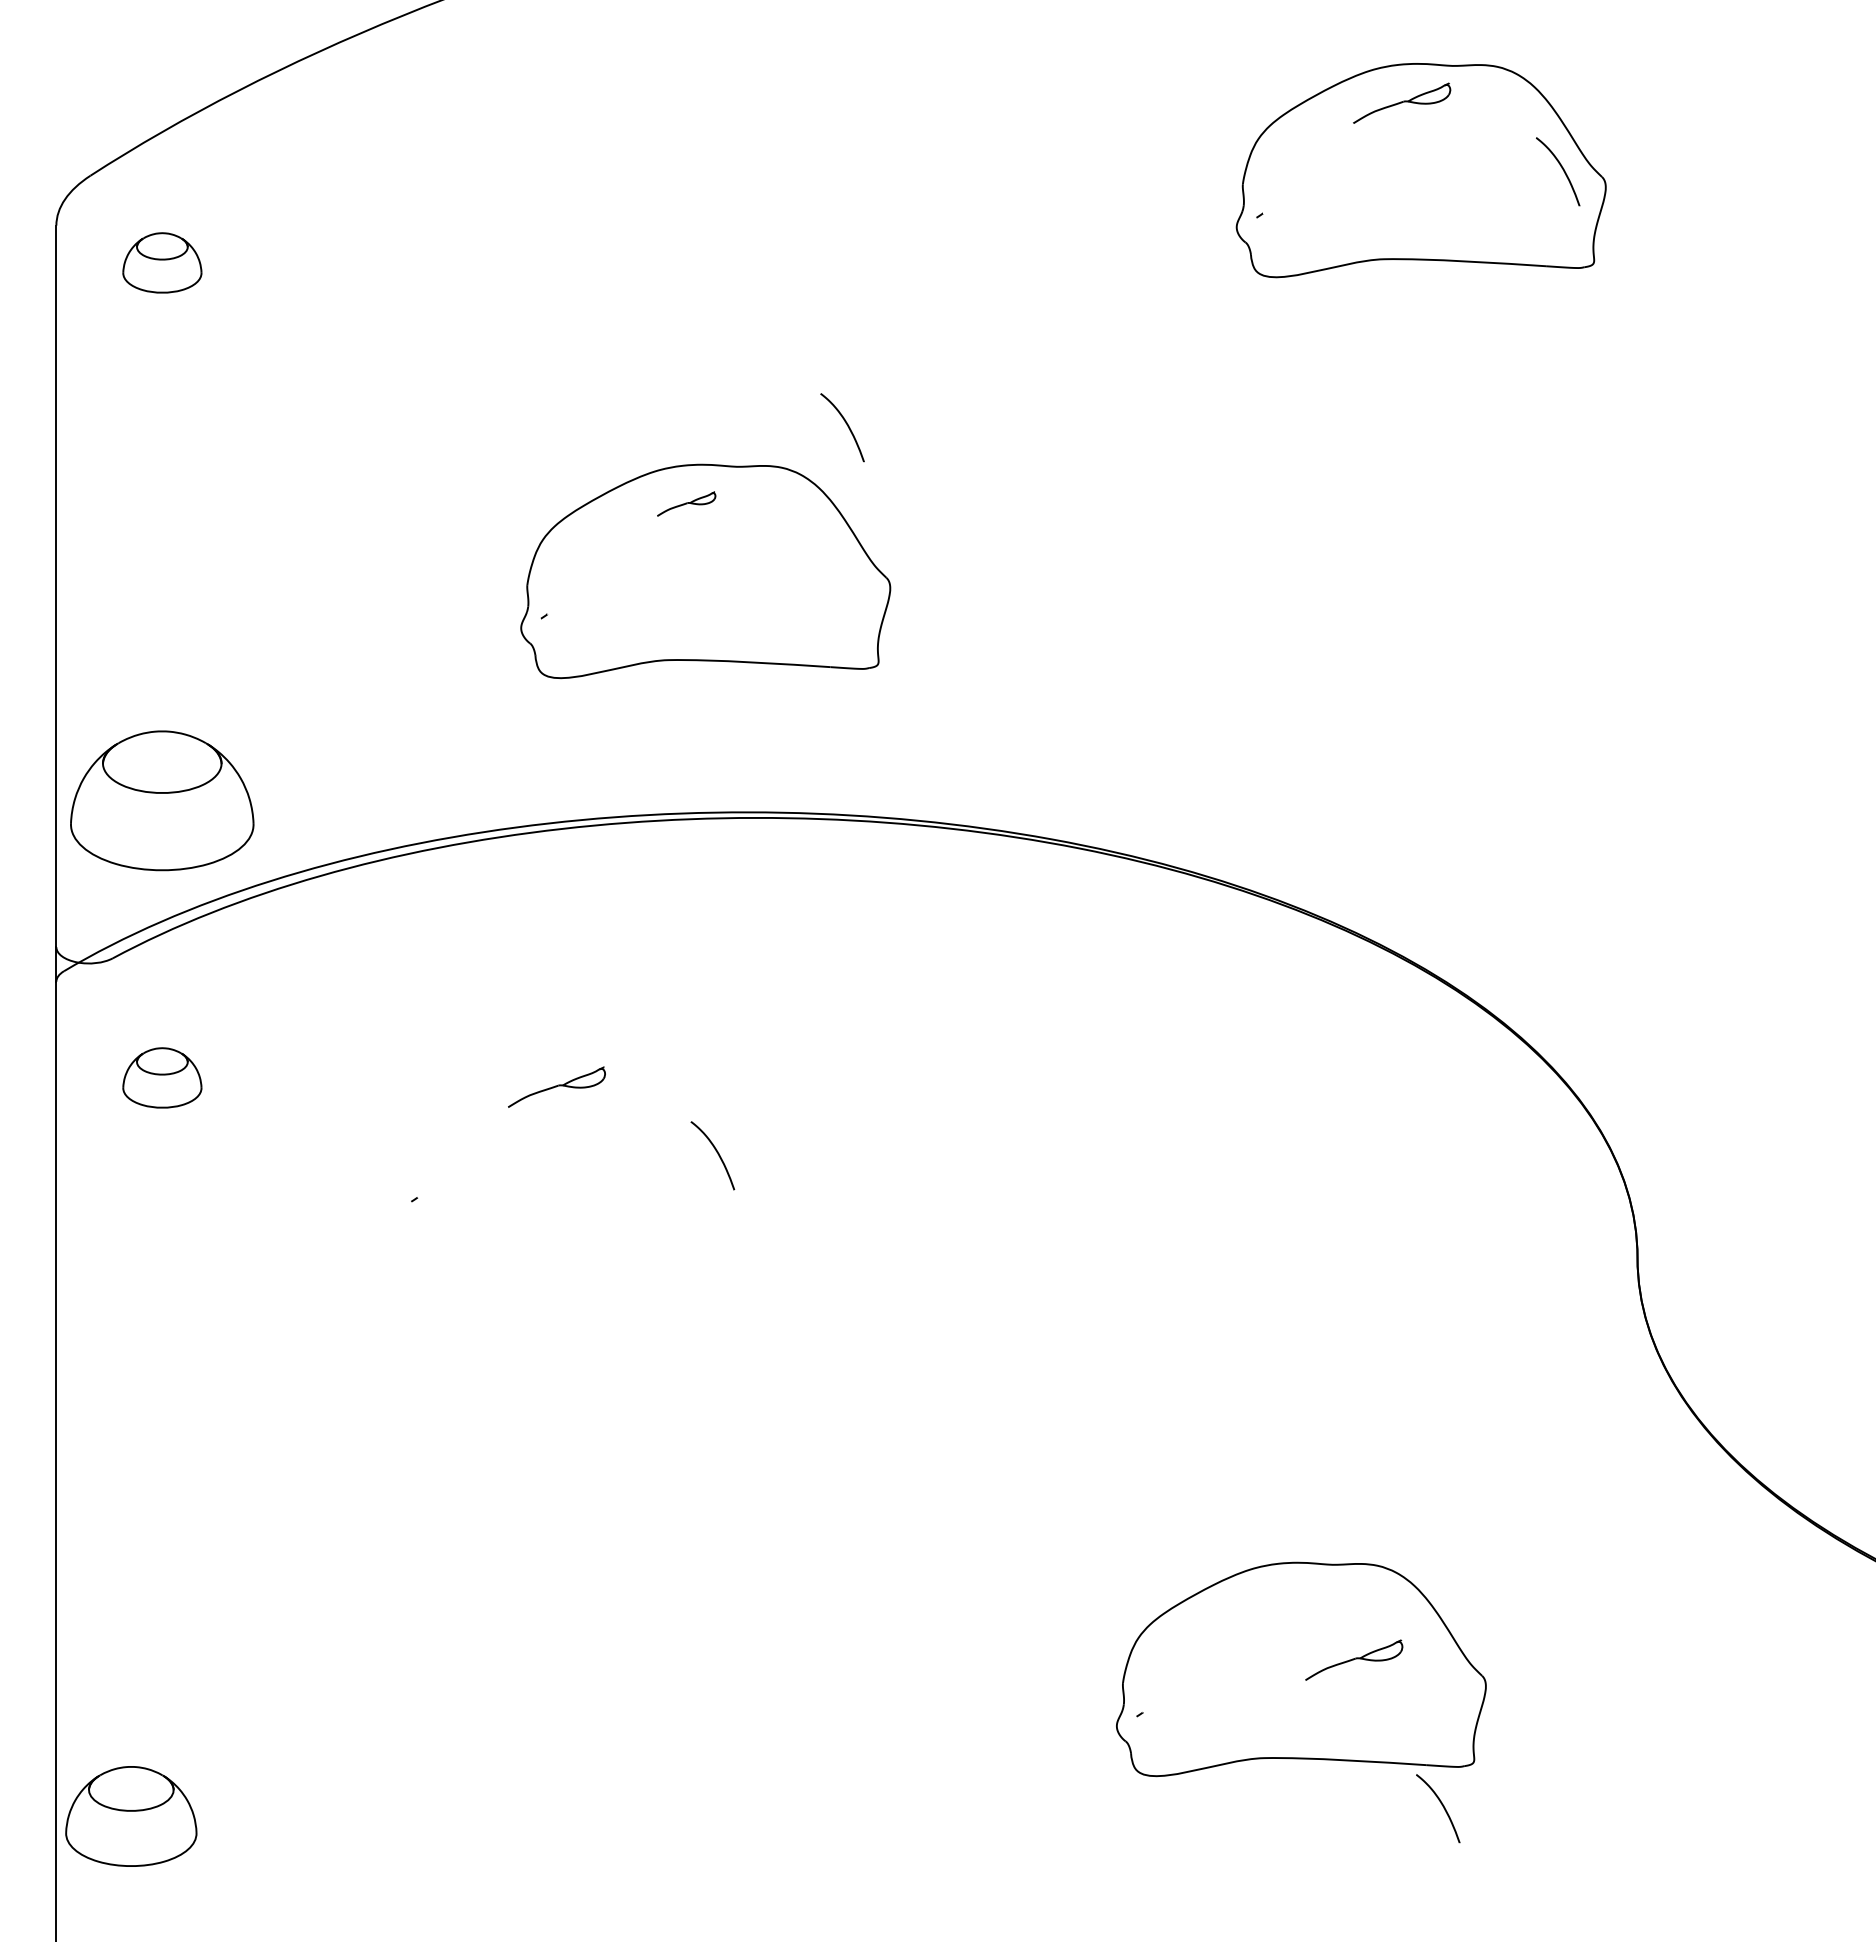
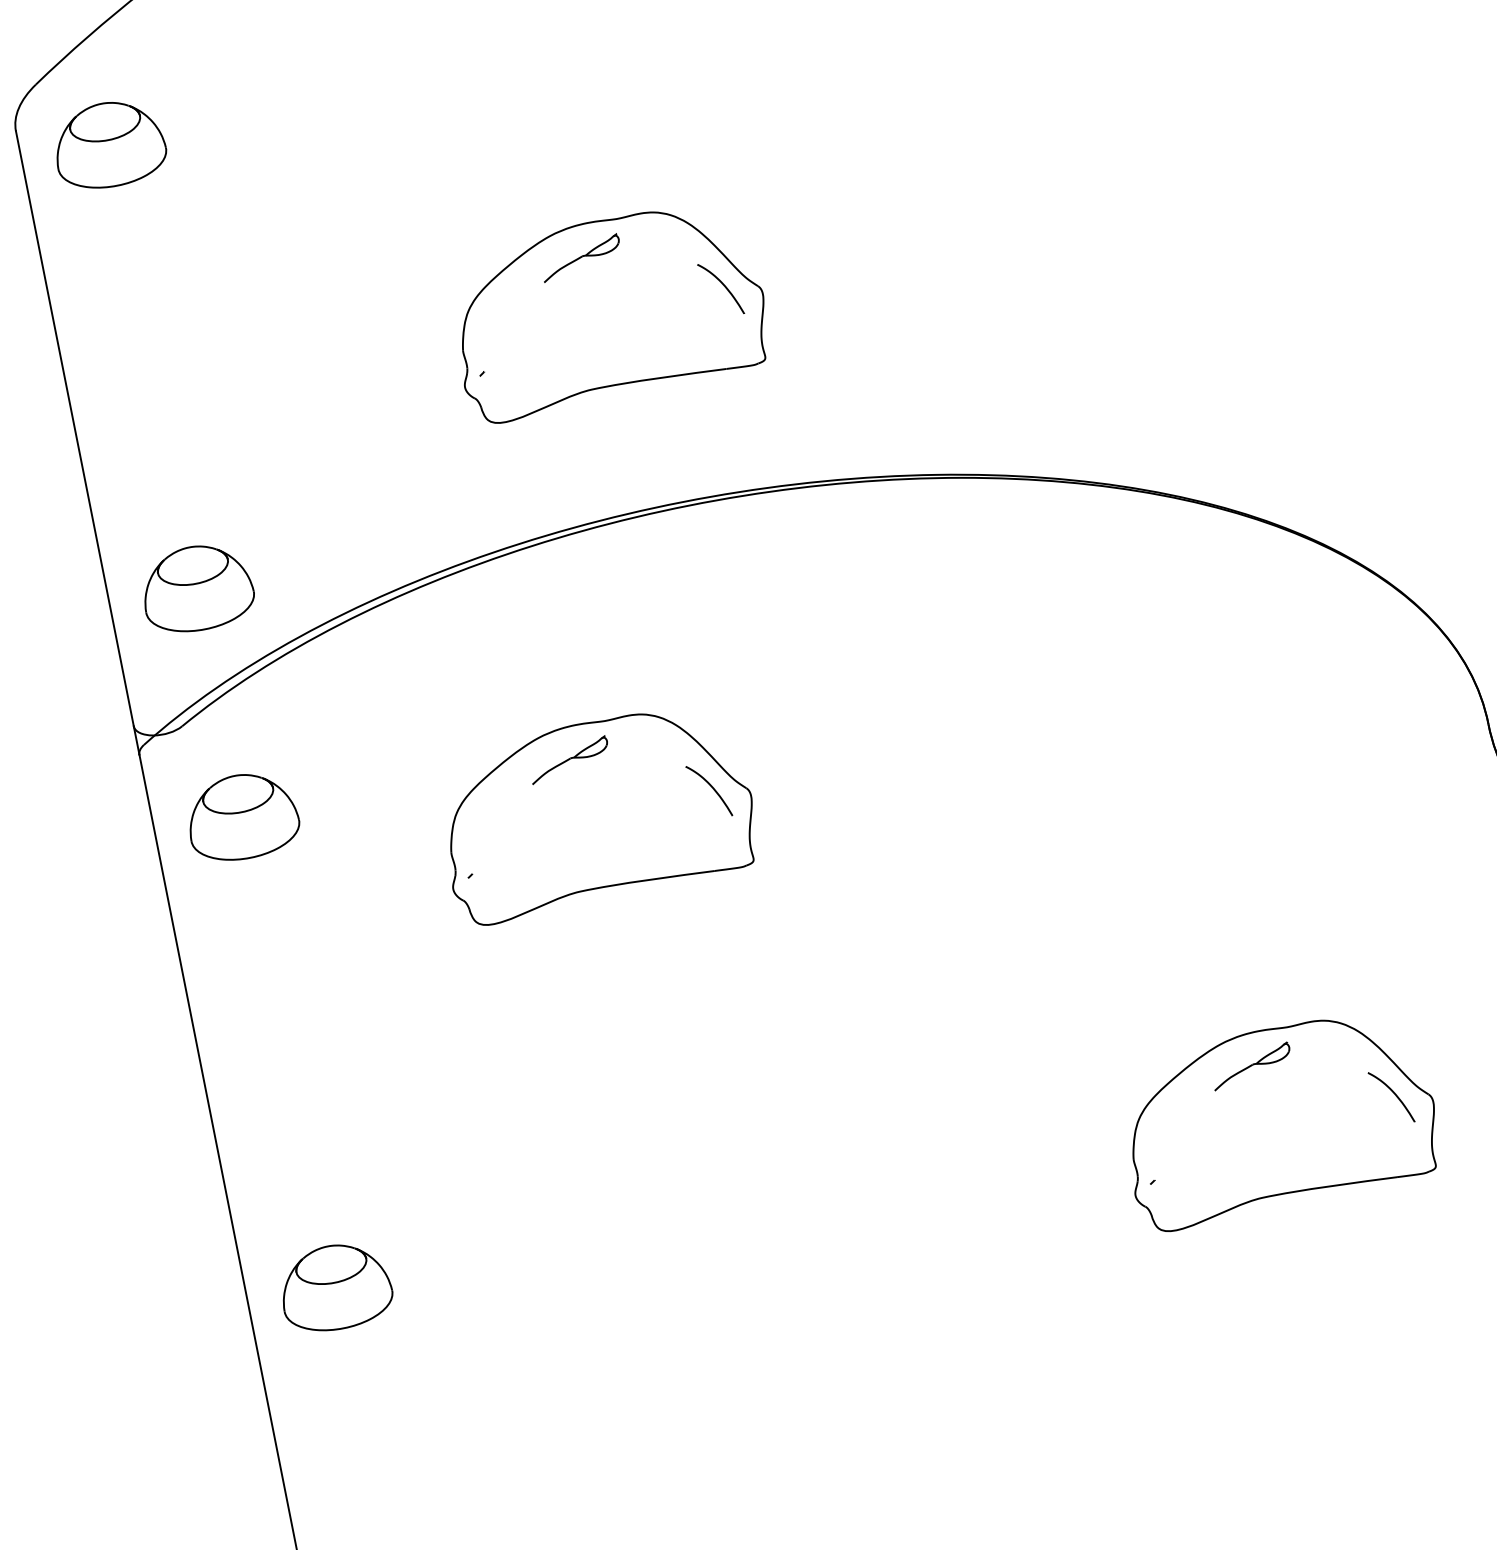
part: (162, 262) -> (109, 144), size x1.67
curve: (845, 423) -> (722, 285), moved
part: (686, 503) -> (581, 257), size x1.67
part: (162, 800) -> (197, 588), size x0.71
part: (162, 1077) -> (242, 816), size x1.67
part: (575, 1154) -> (595, 812), added
part: (1354, 1659) -> (1251, 1065), moved
curve: (1442, 1806) -> (1394, 1094), moved
part: (131, 1816) -> (335, 1287), moved

